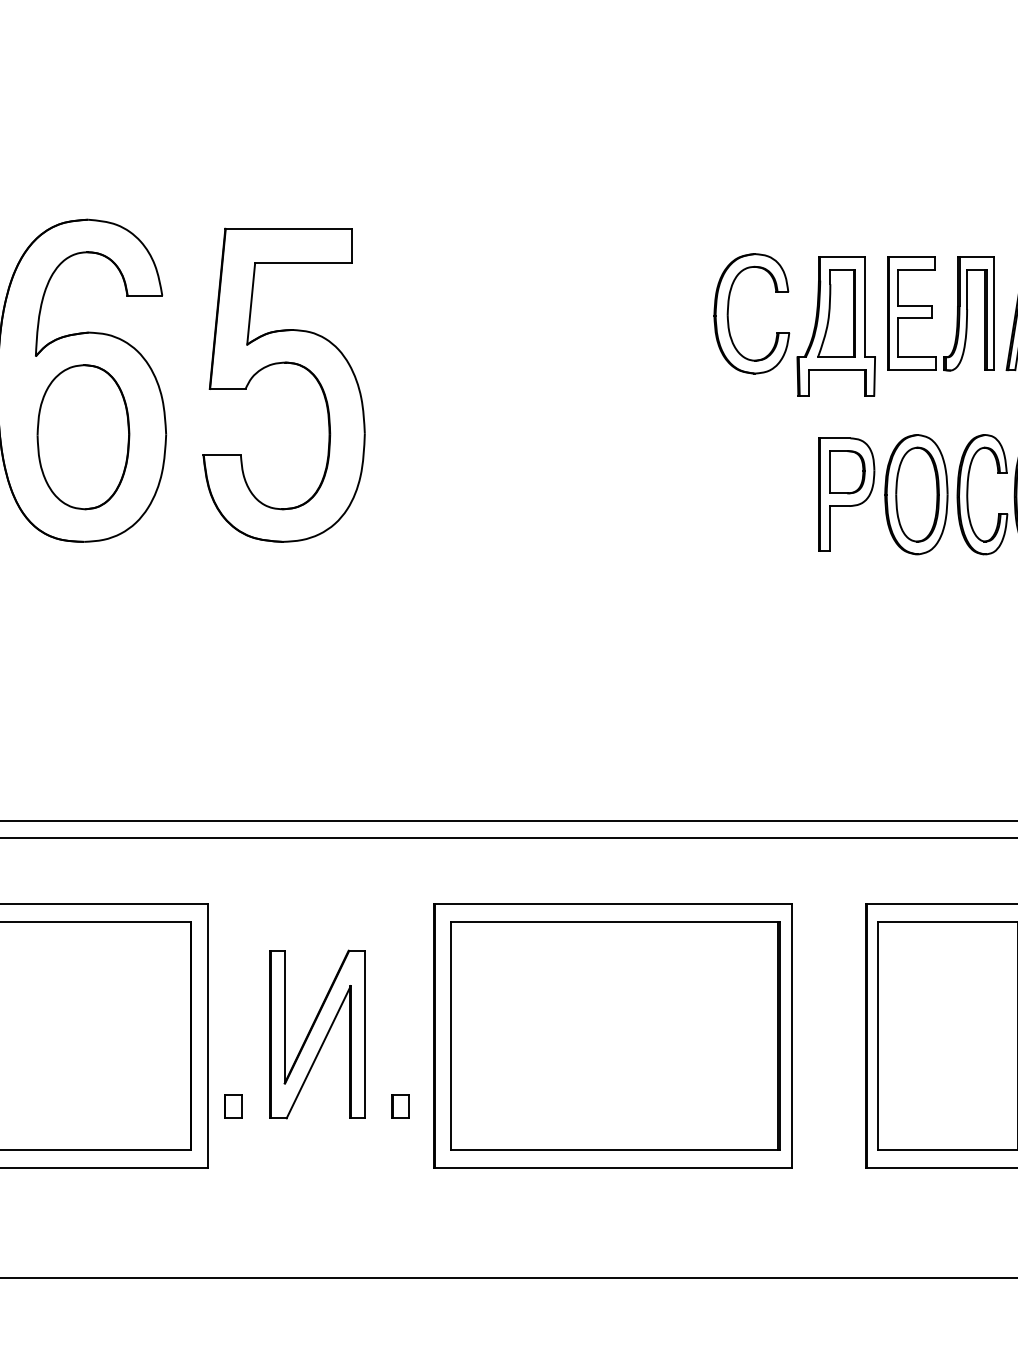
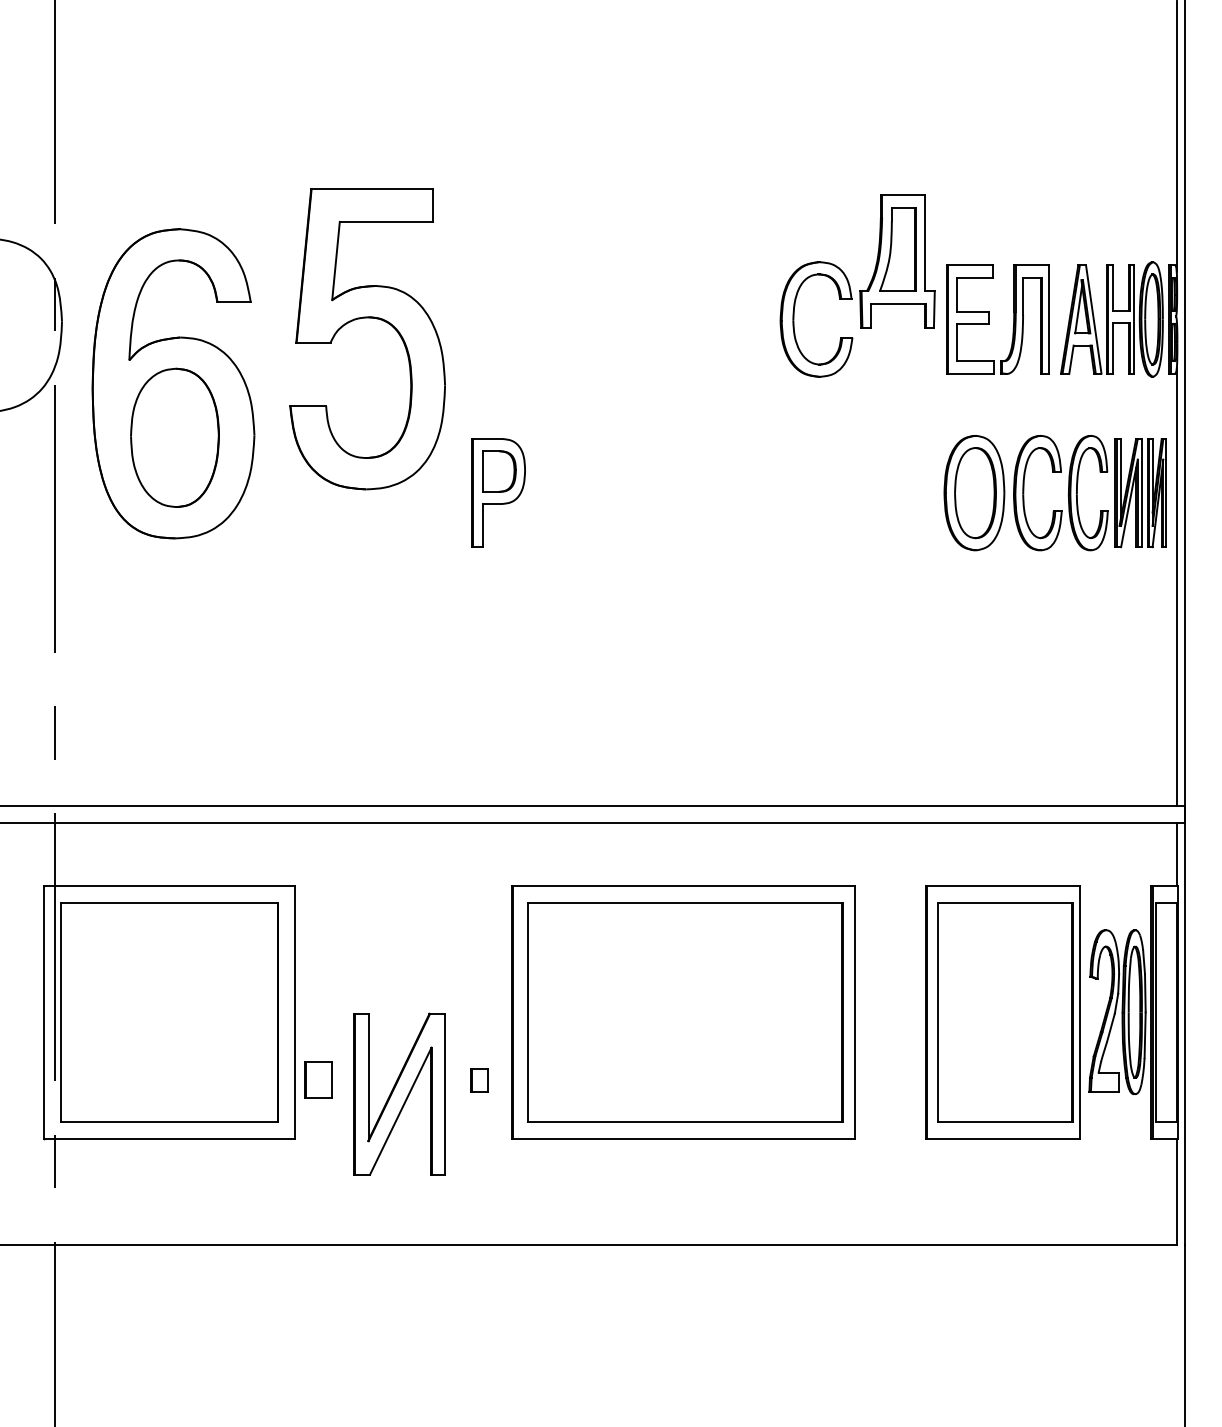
part: (836, 326) -> (897, 261), moved
part: (283, 363) -> (367, 318), moved
part: (846, 494) -> (498, 492), moved
part: (317, 1033) -> (399, 1093), moved
part: (233, 1106) -> (319, 1080), size x1.6

